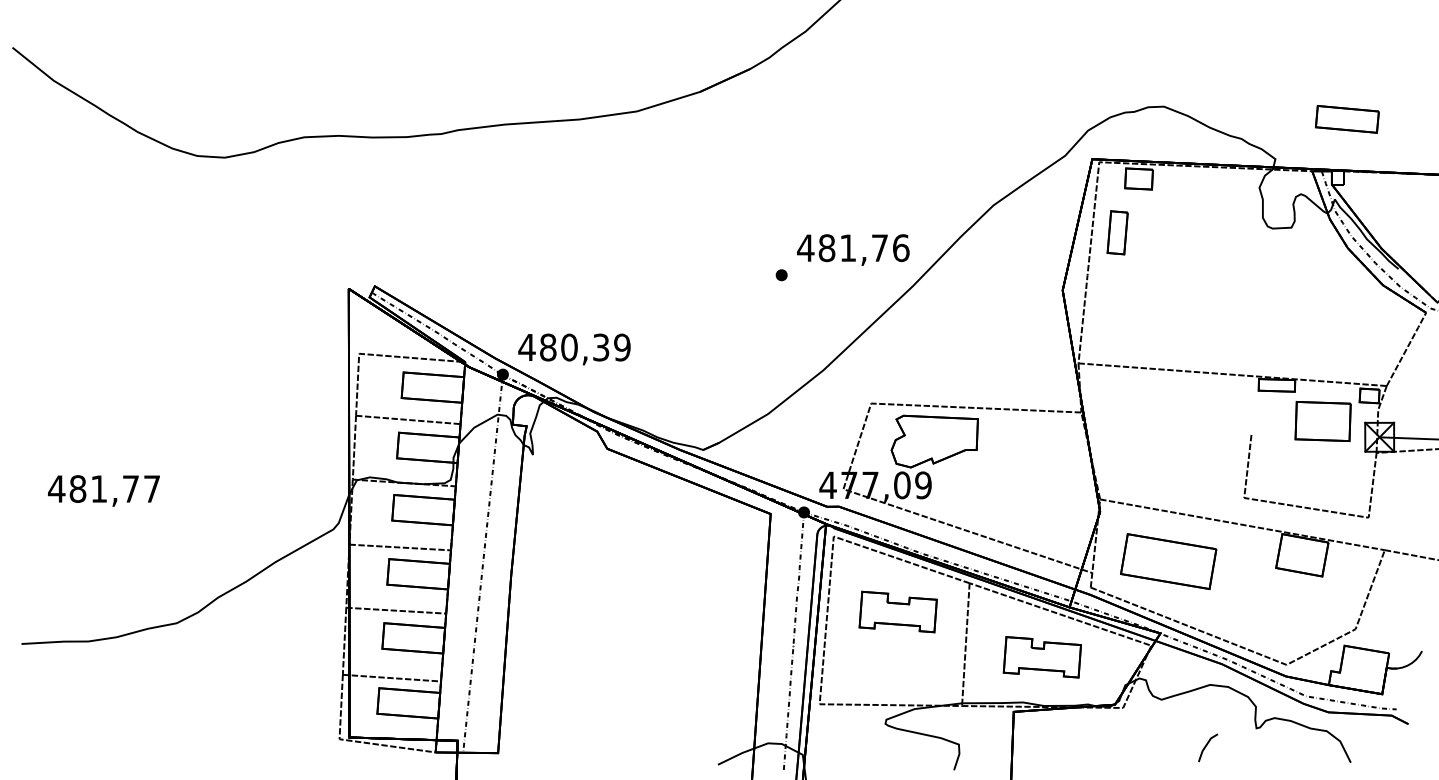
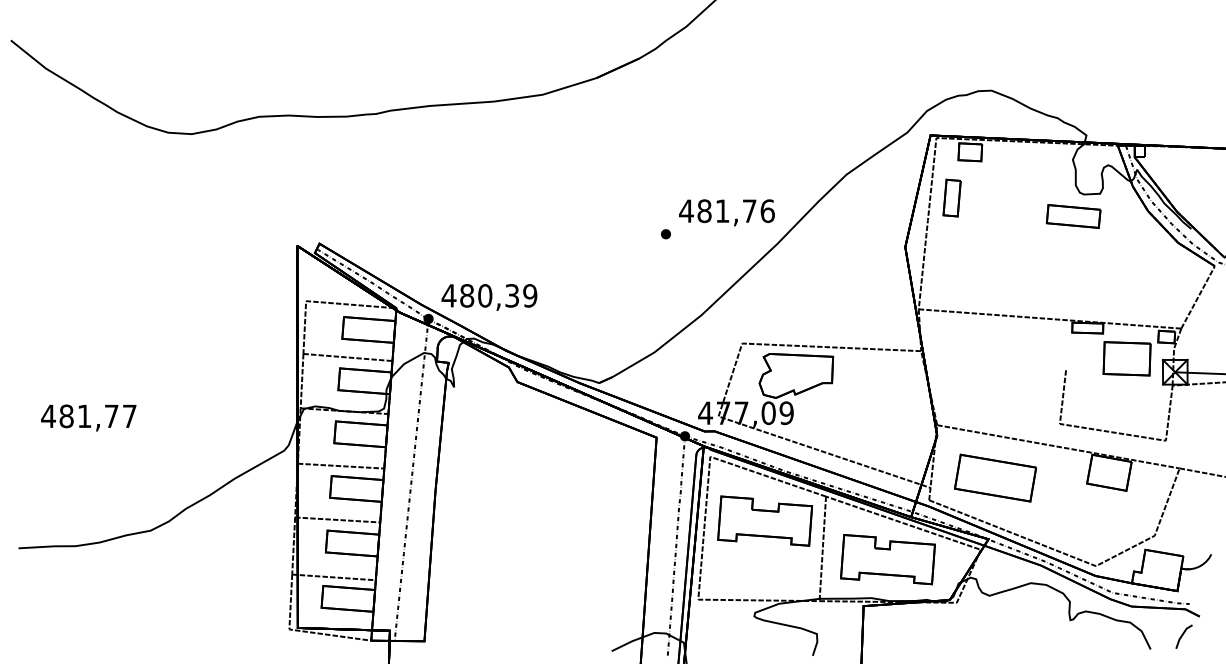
part: (1347, 119) -> (1073, 216), moved
part: (898, 611) -> (765, 520), size x1.43
part: (1042, 657) -> (888, 559), size x1.43
line: (1206, 747) -> (1182, 636), moved

